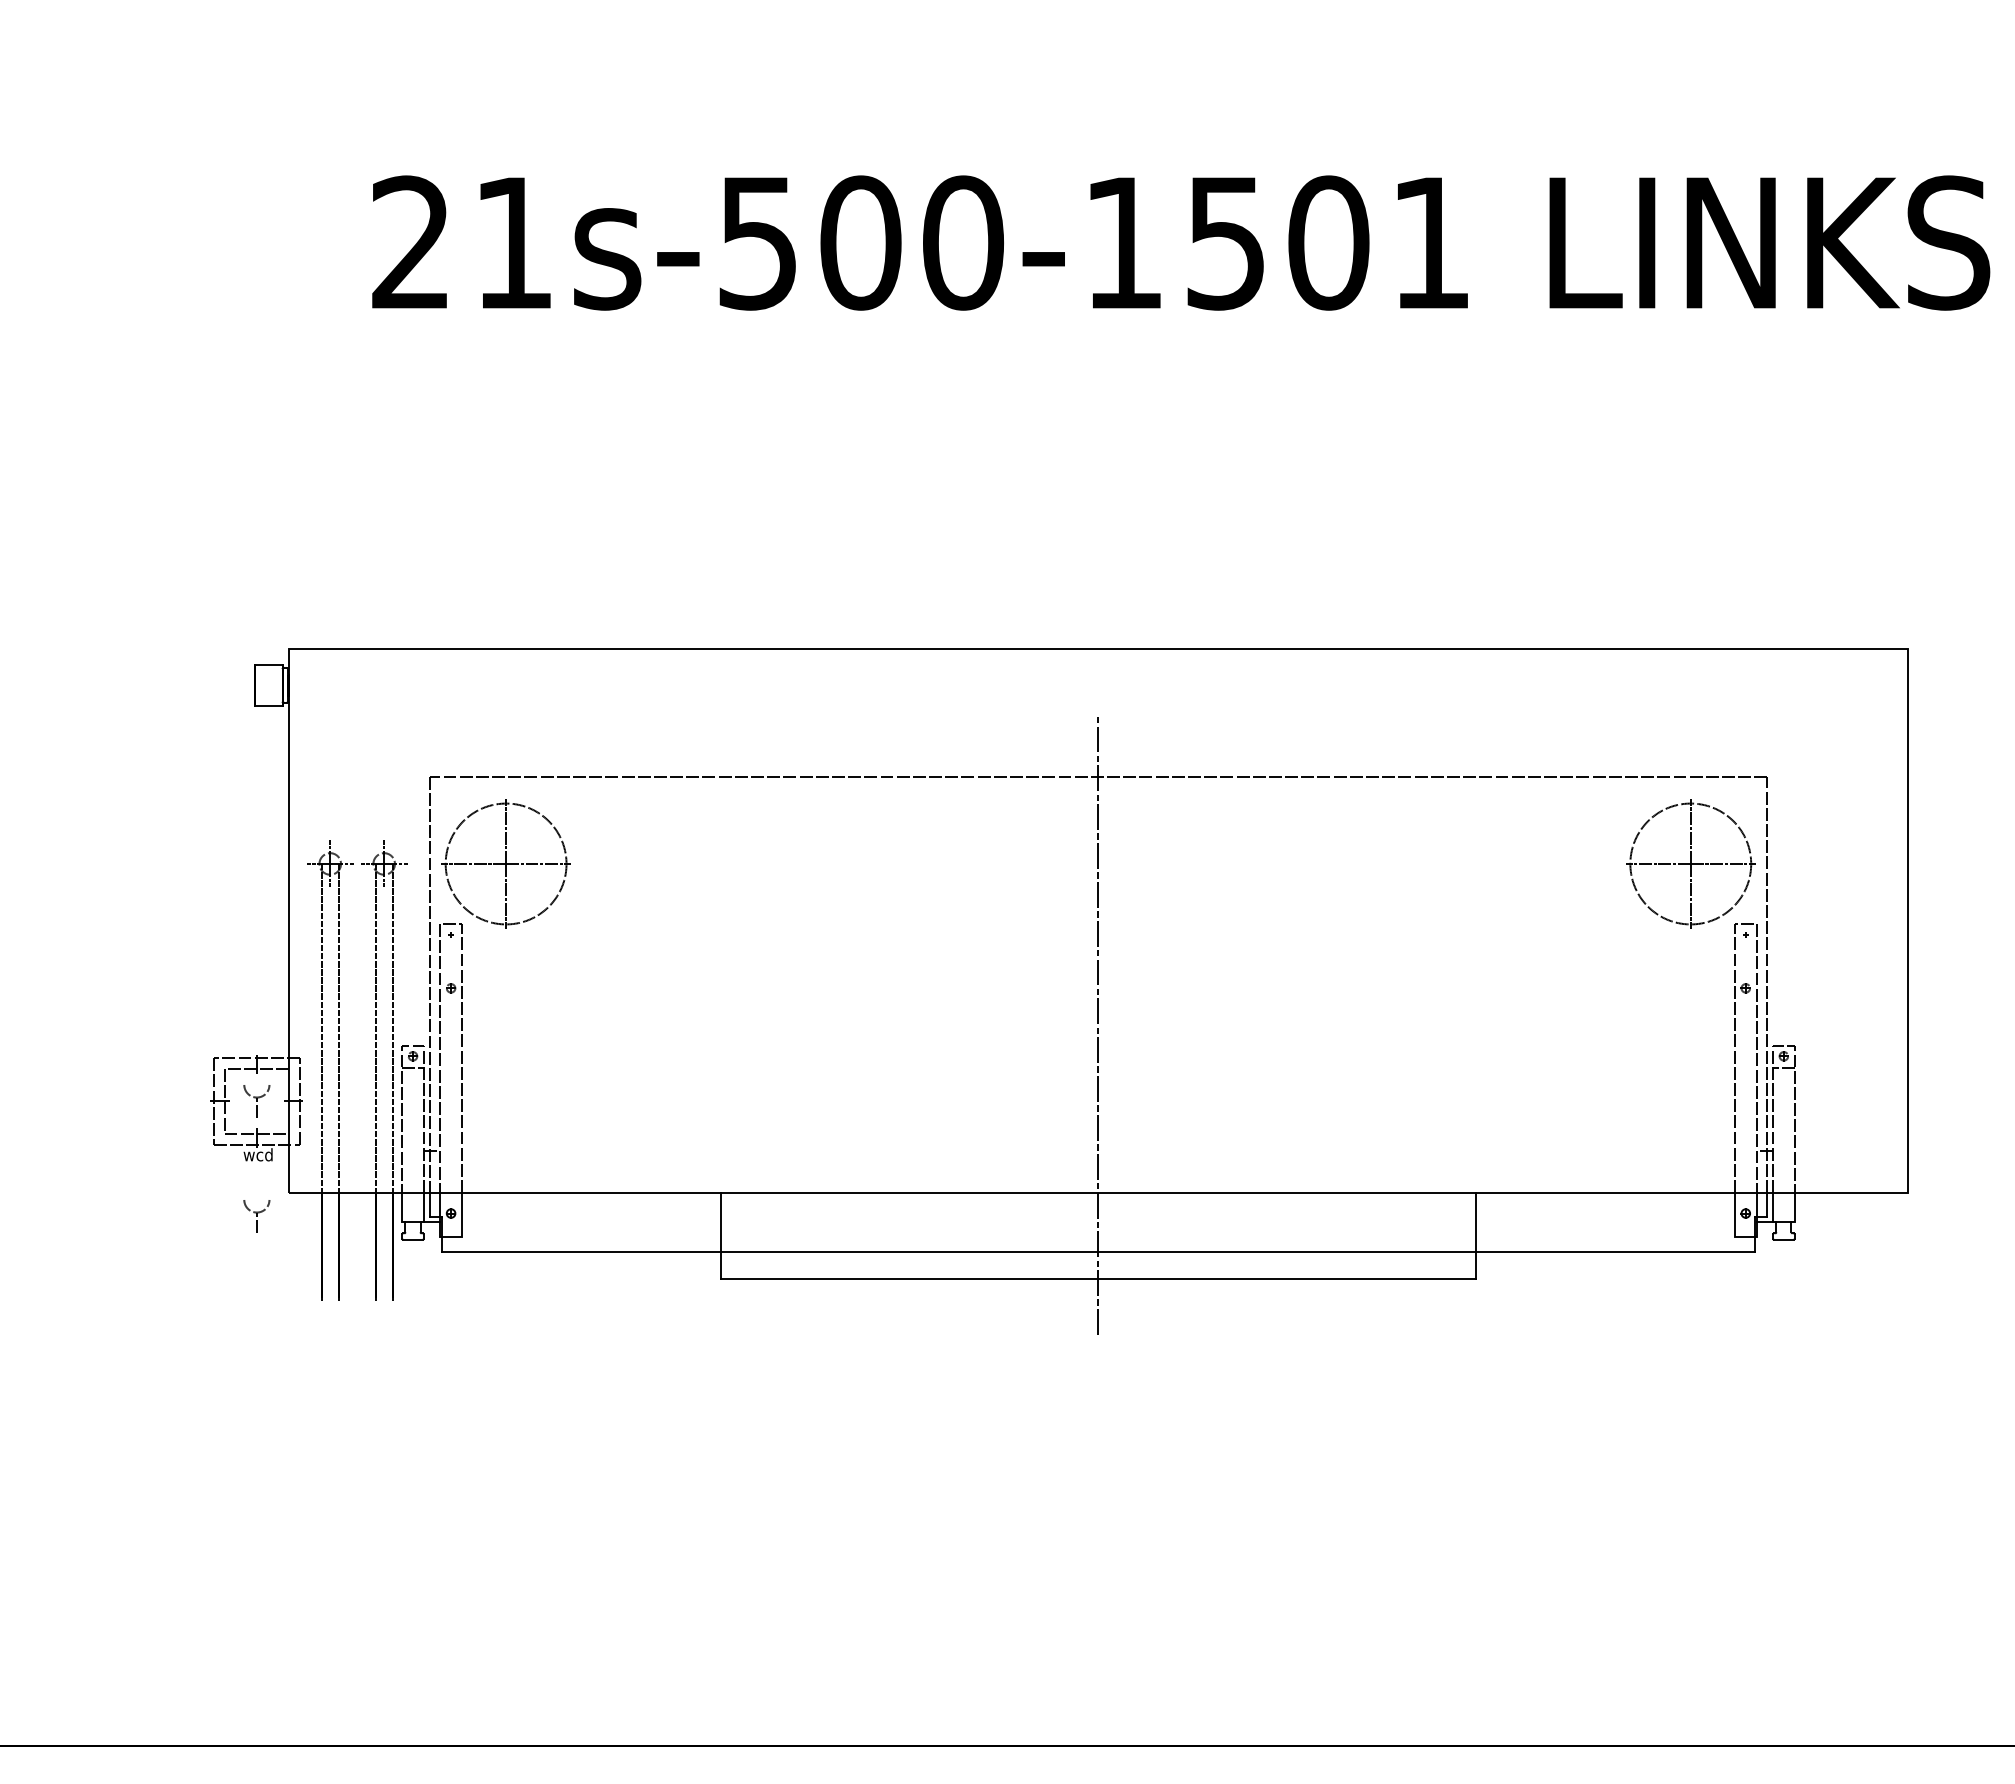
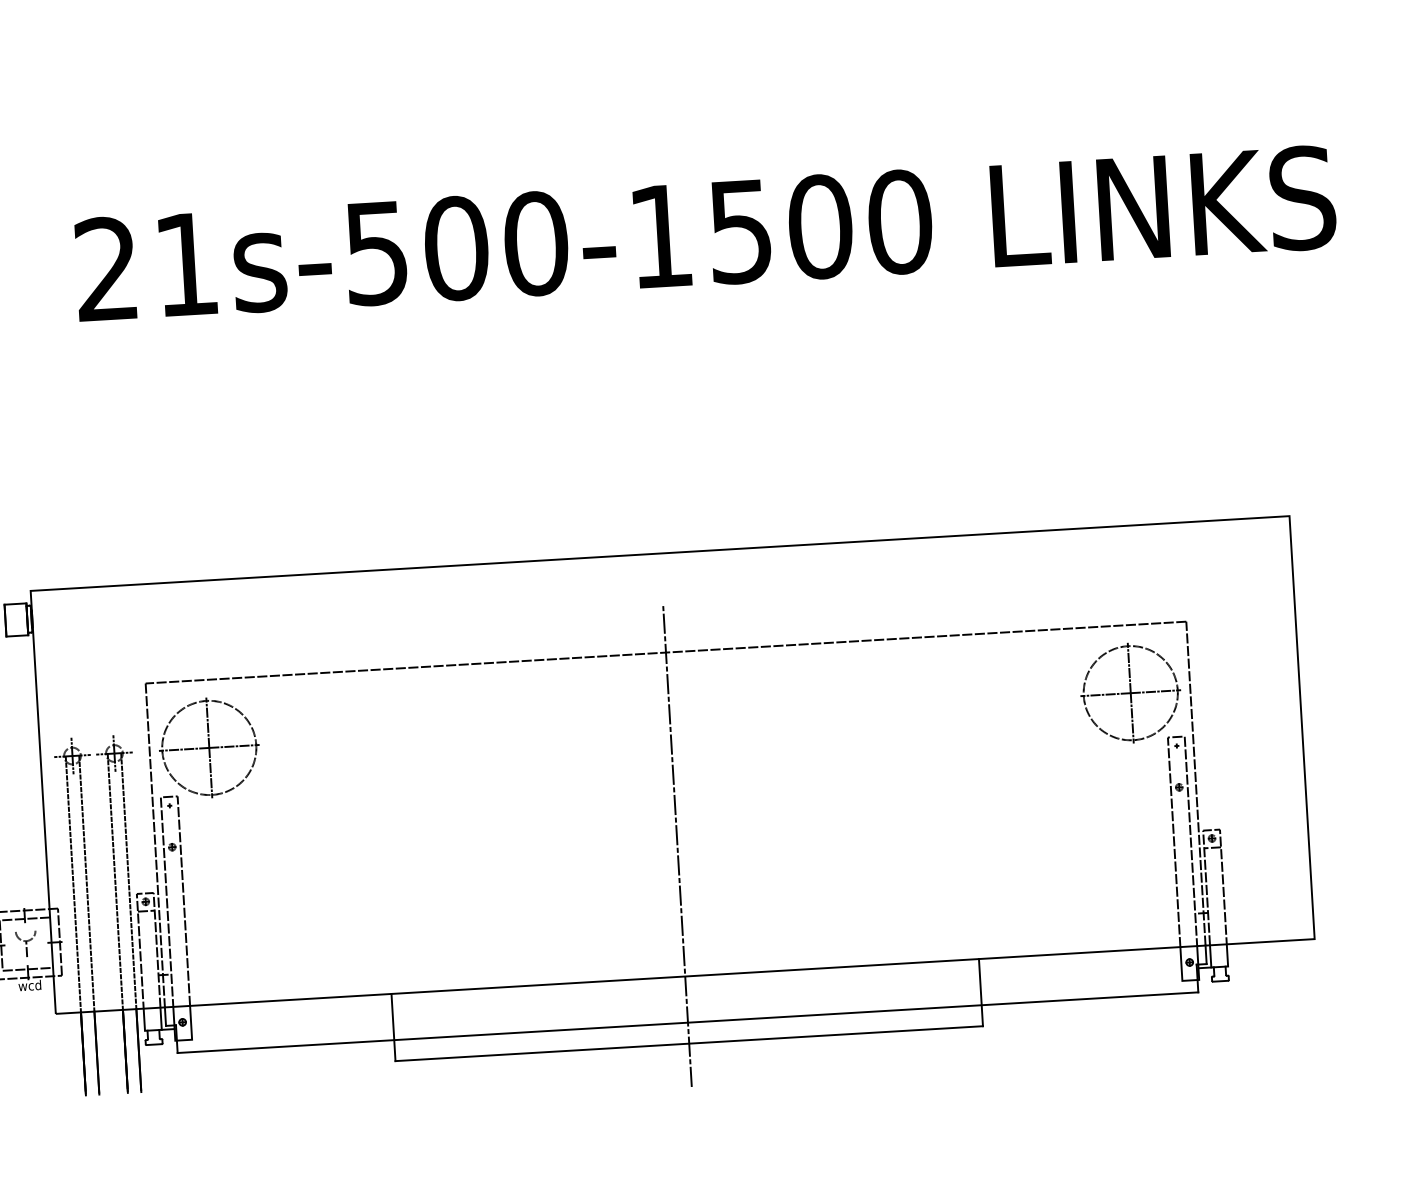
text: (1431, 242) -> (900, 221), 21s-500-1501 -> 21s-500-1500
part: (256, 1216) -> (31, 1033), removed

